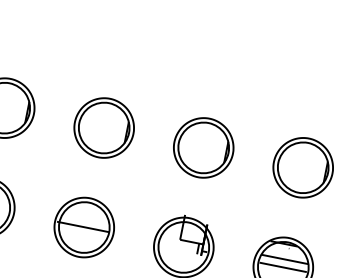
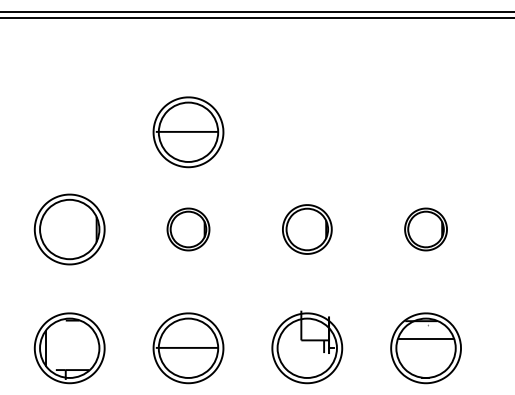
part: (120, 46) -> (188, 132), added
part: (104, 128) -> (188, 229), size x0.6
part: (203, 147) -> (307, 229), size x0.7
part: (302, 167) -> (425, 229), size x0.6
line: (282, 267) -> (425, 348), removed

